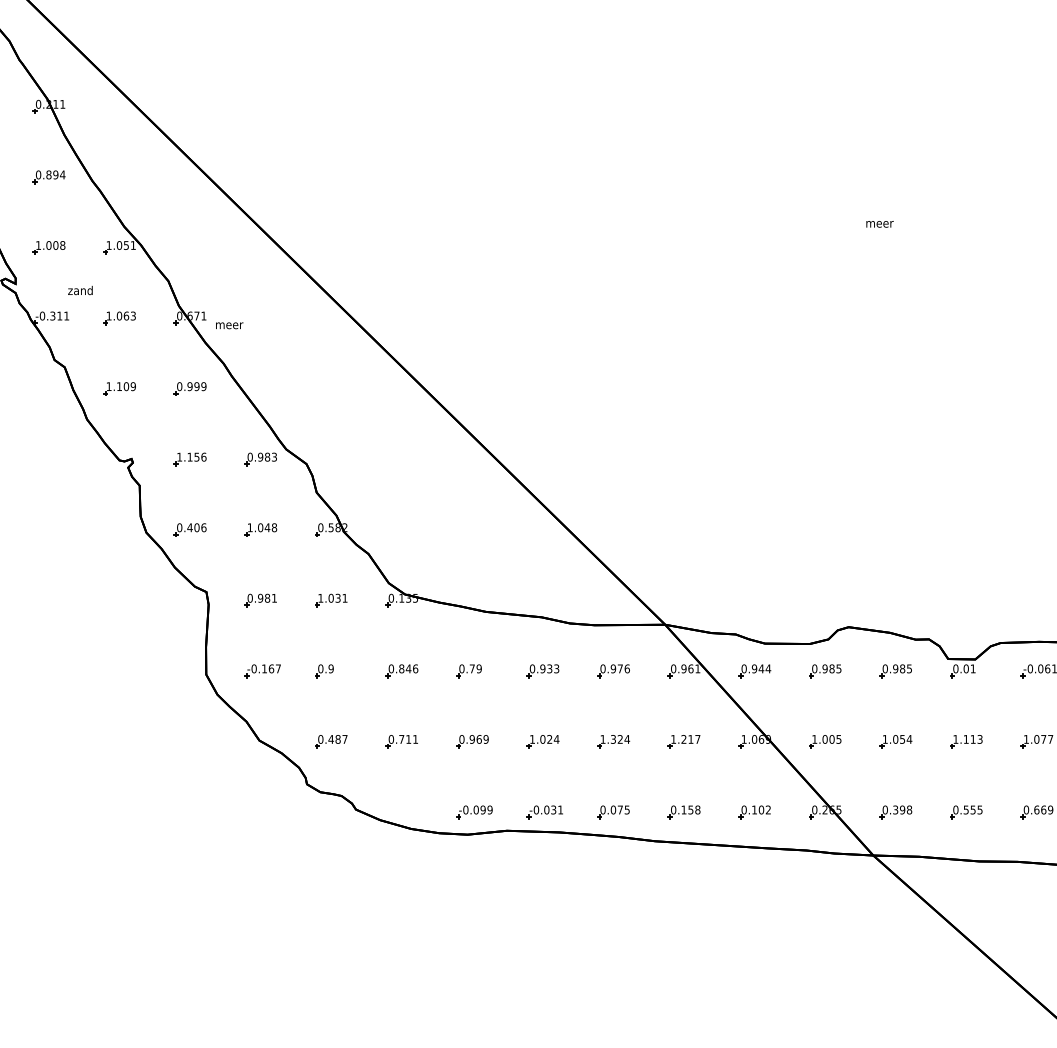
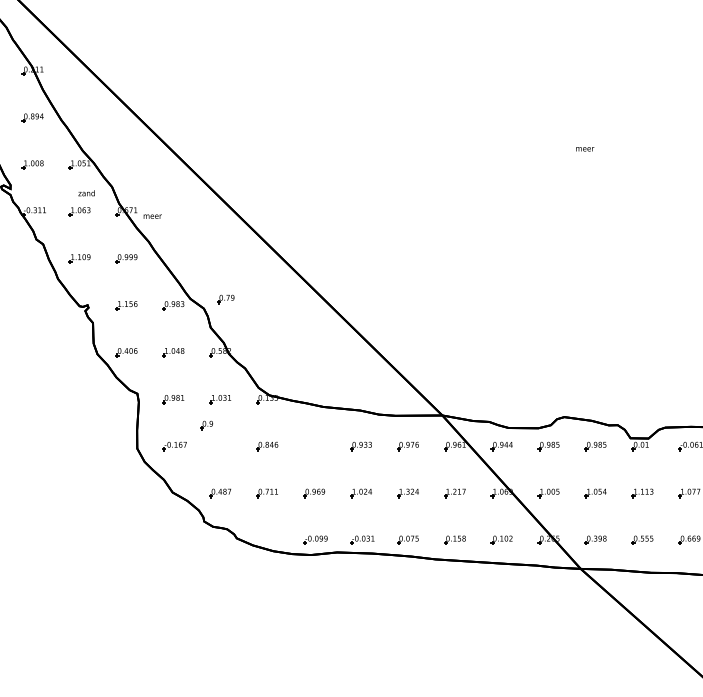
text: (80, 290) -> (86, 193), moved
part: (323, 671) -> (206, 425), moved
part: (468, 671) -> (225, 299), moved

